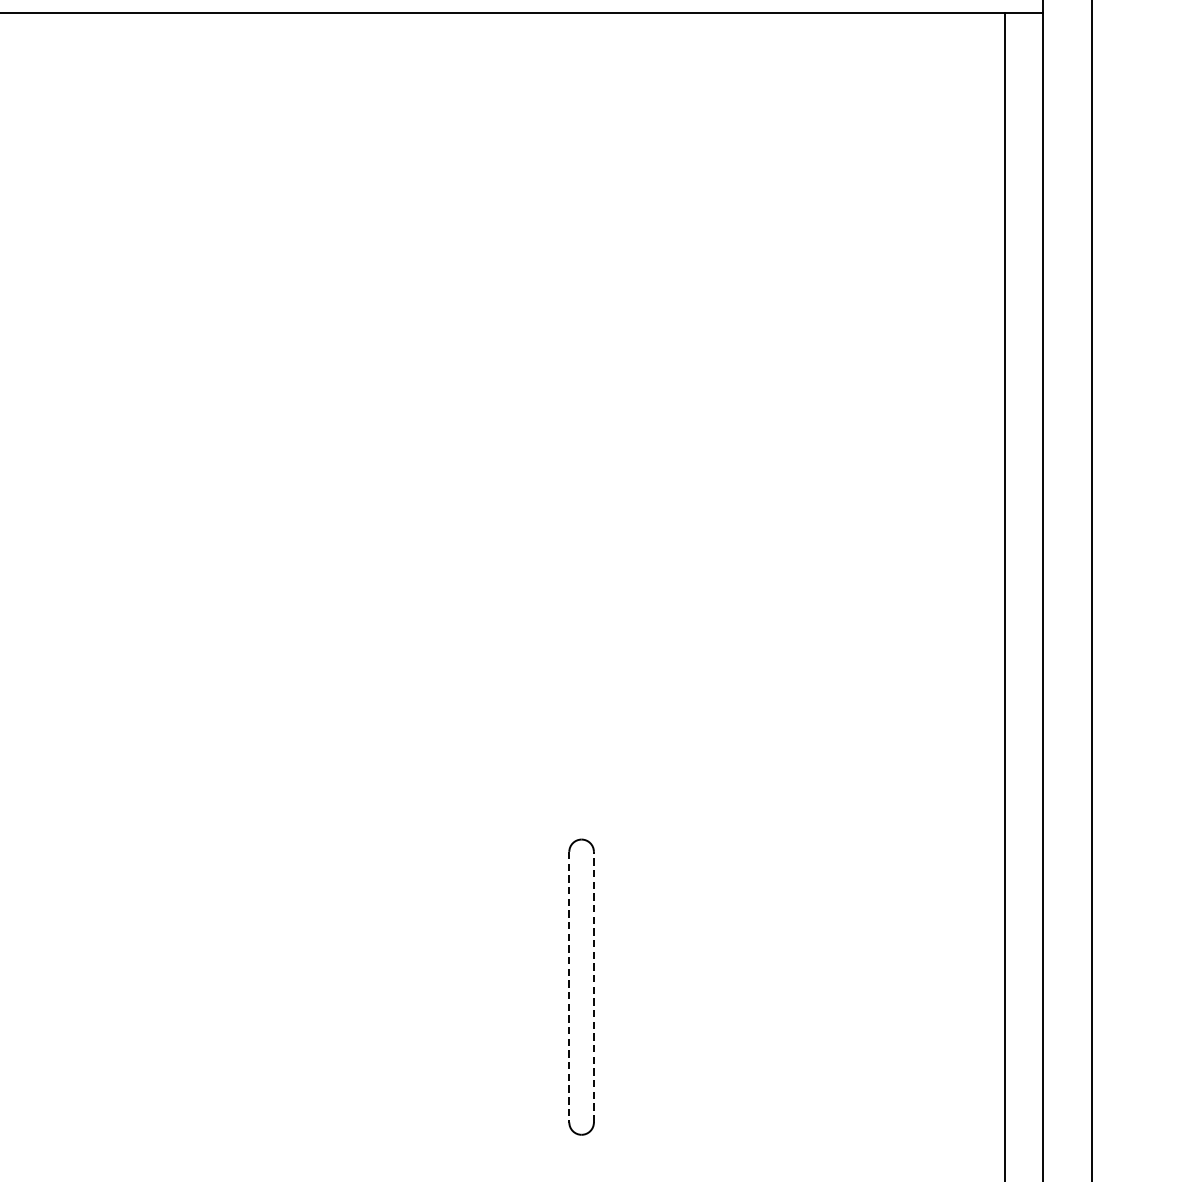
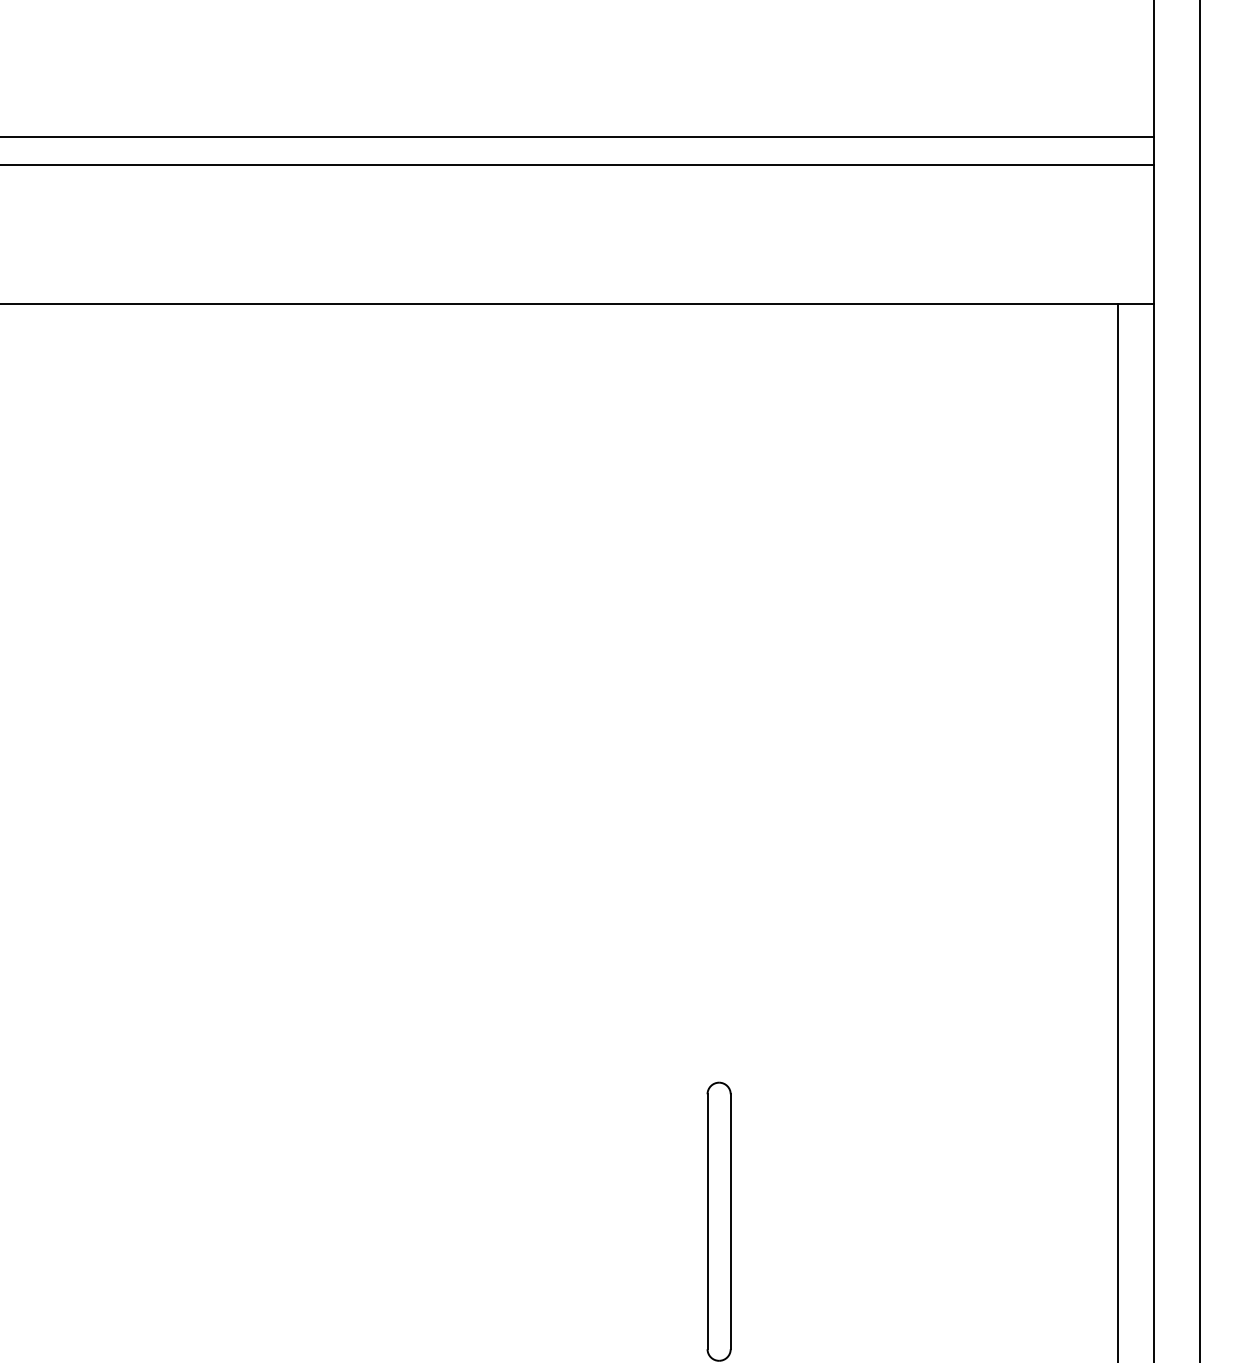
line: (593, 986) -> (730, 1221), dashed -> solid
line: (569, 987) -> (707, 1222), dashed -> solid

